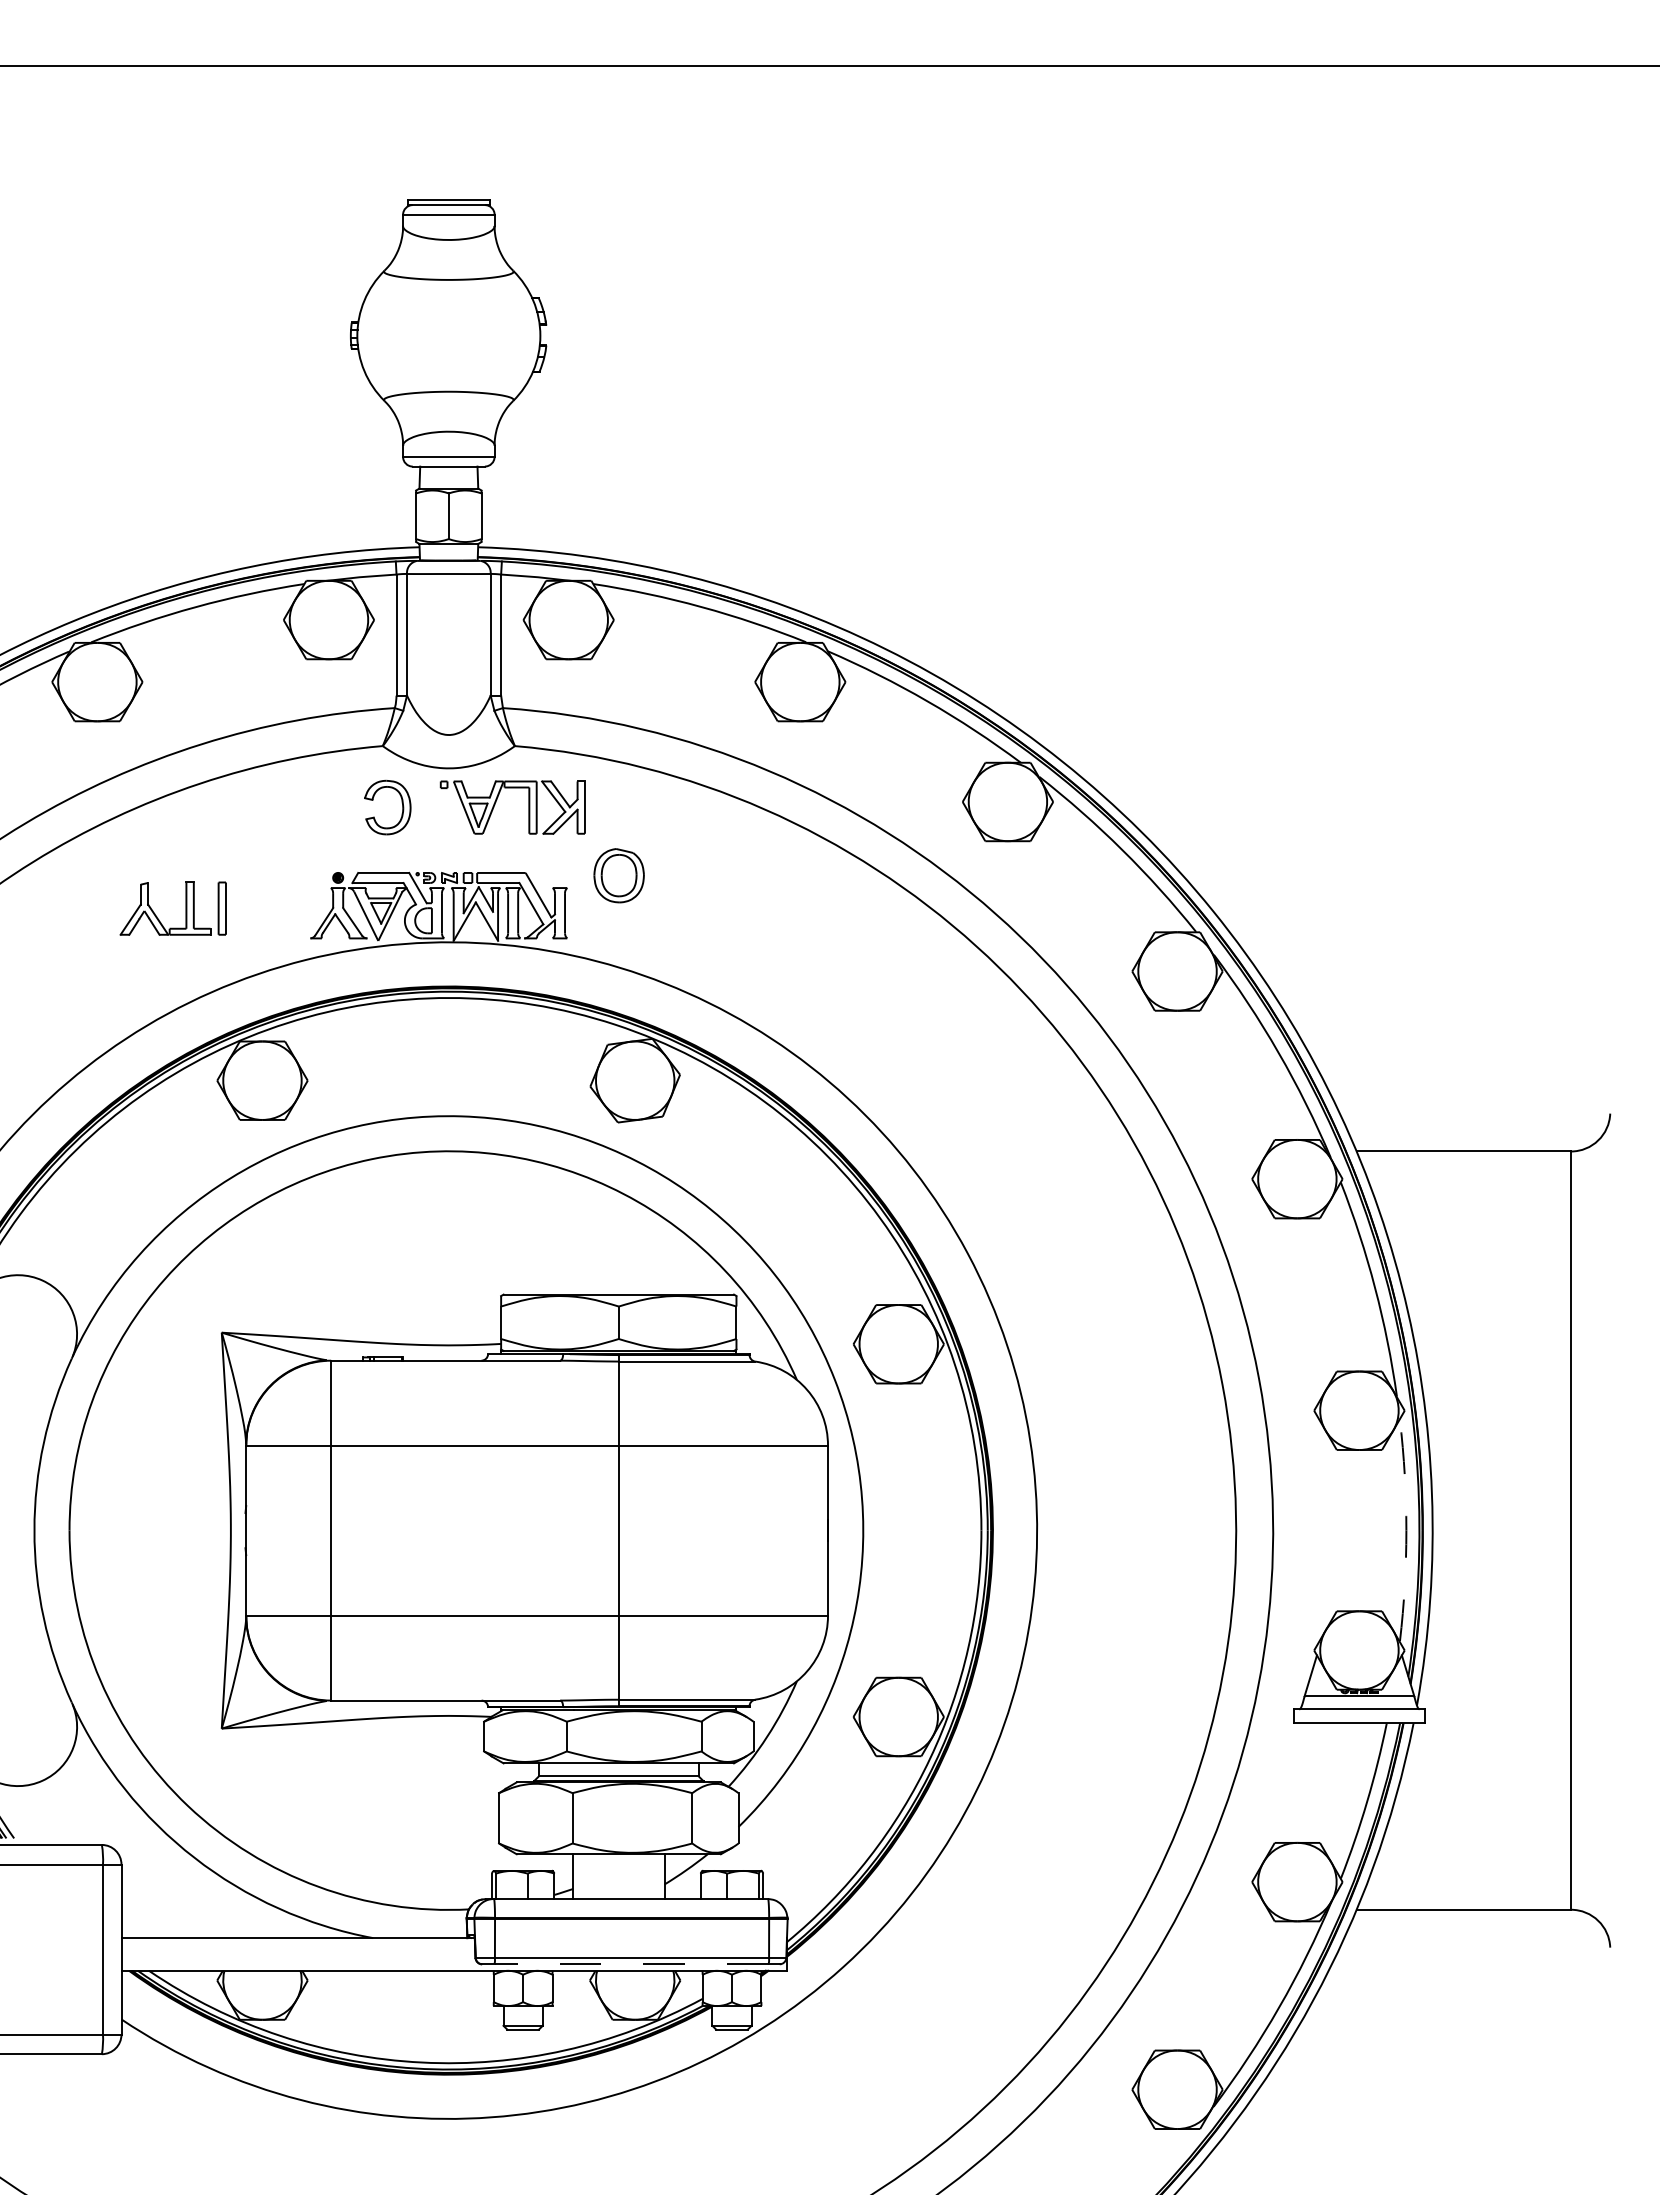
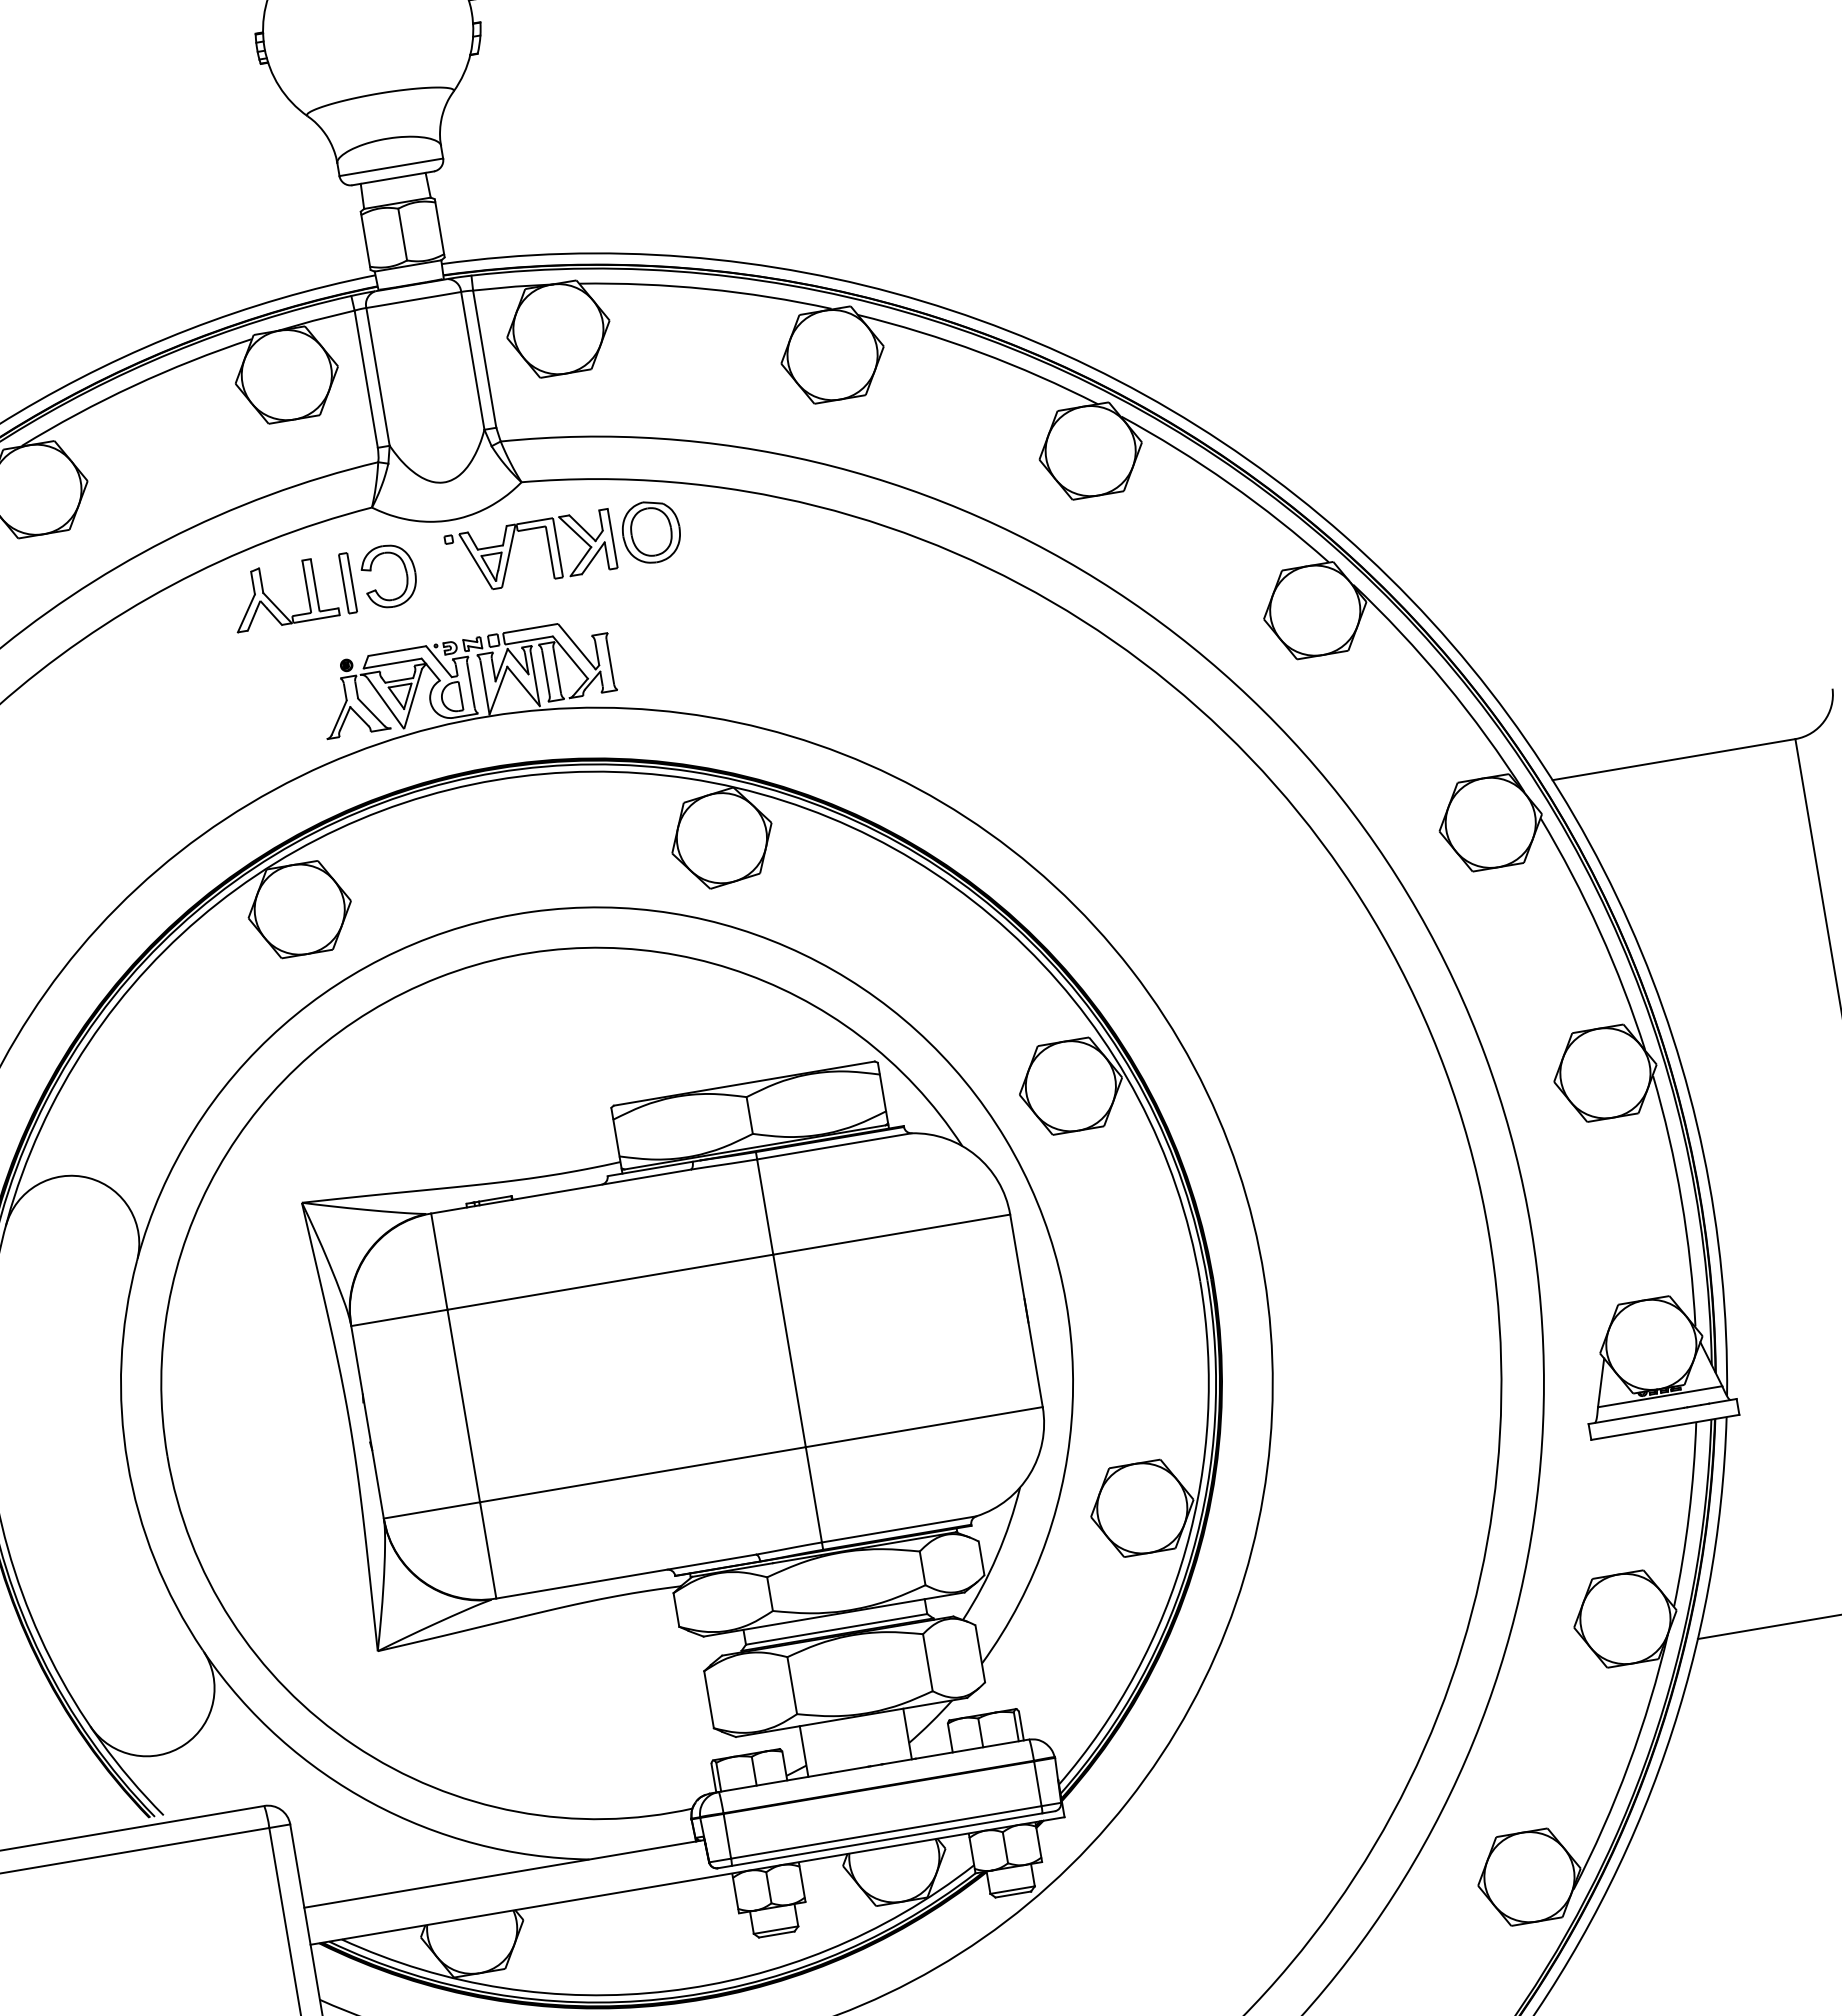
part: (618, 875) -> (650, 531), moved
part: (185, 908) -> (306, 590), moved
arc: (1406, 1530) -> (1681, 1199), dashed -> solid
line: (631, 1964) -> (887, 1839), dashed -> solid

